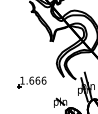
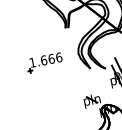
part: (31, 82) -> (44, 62), moved

